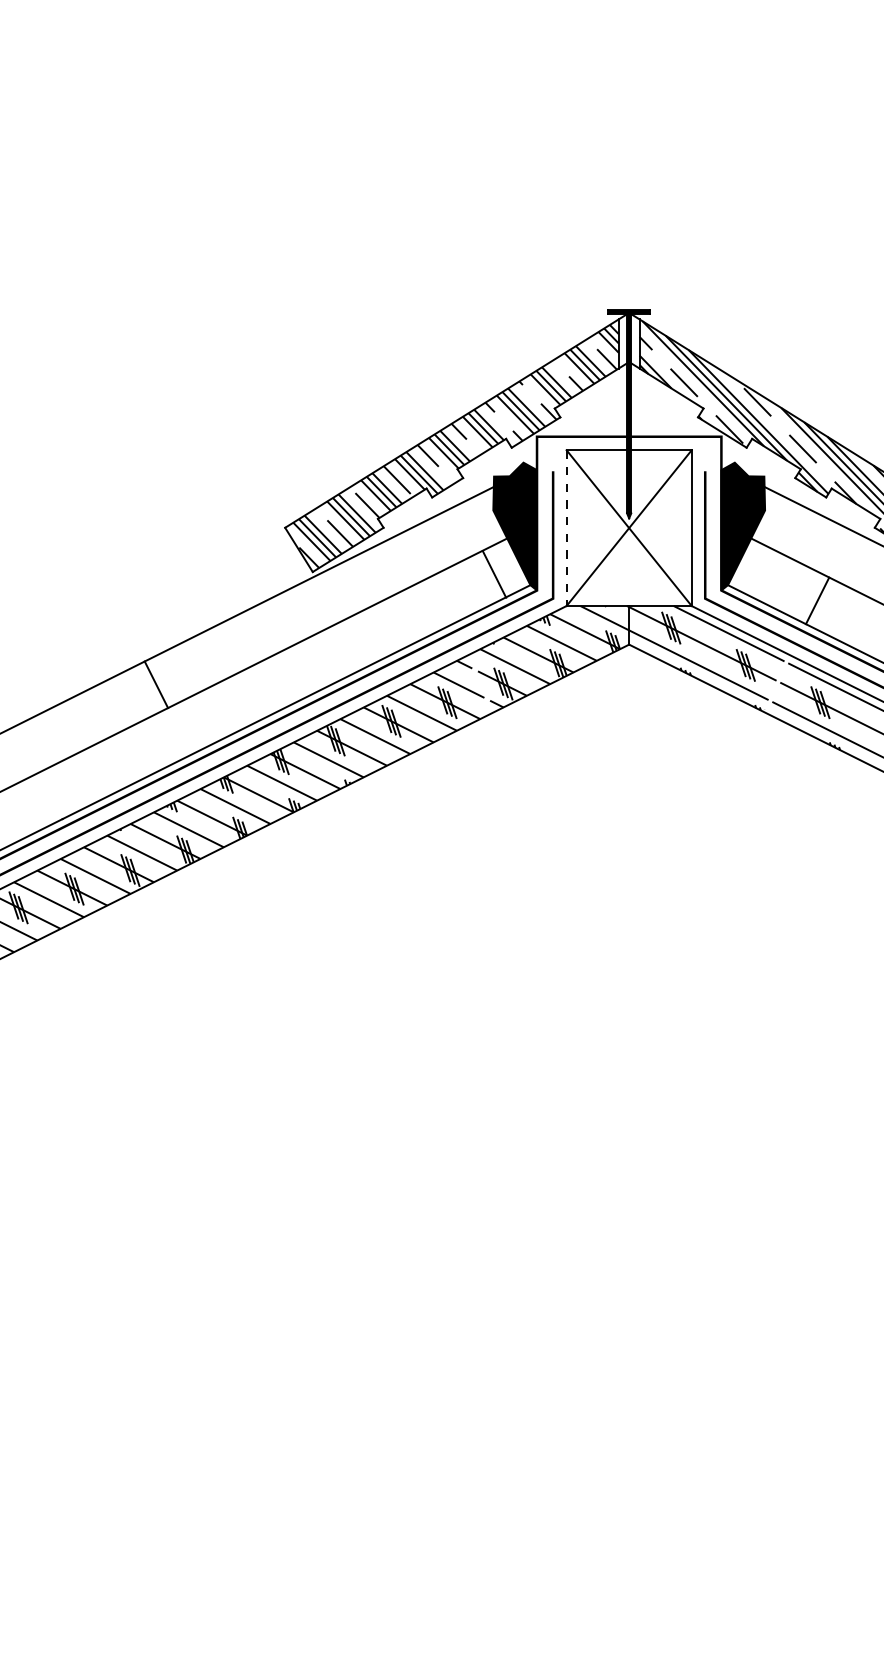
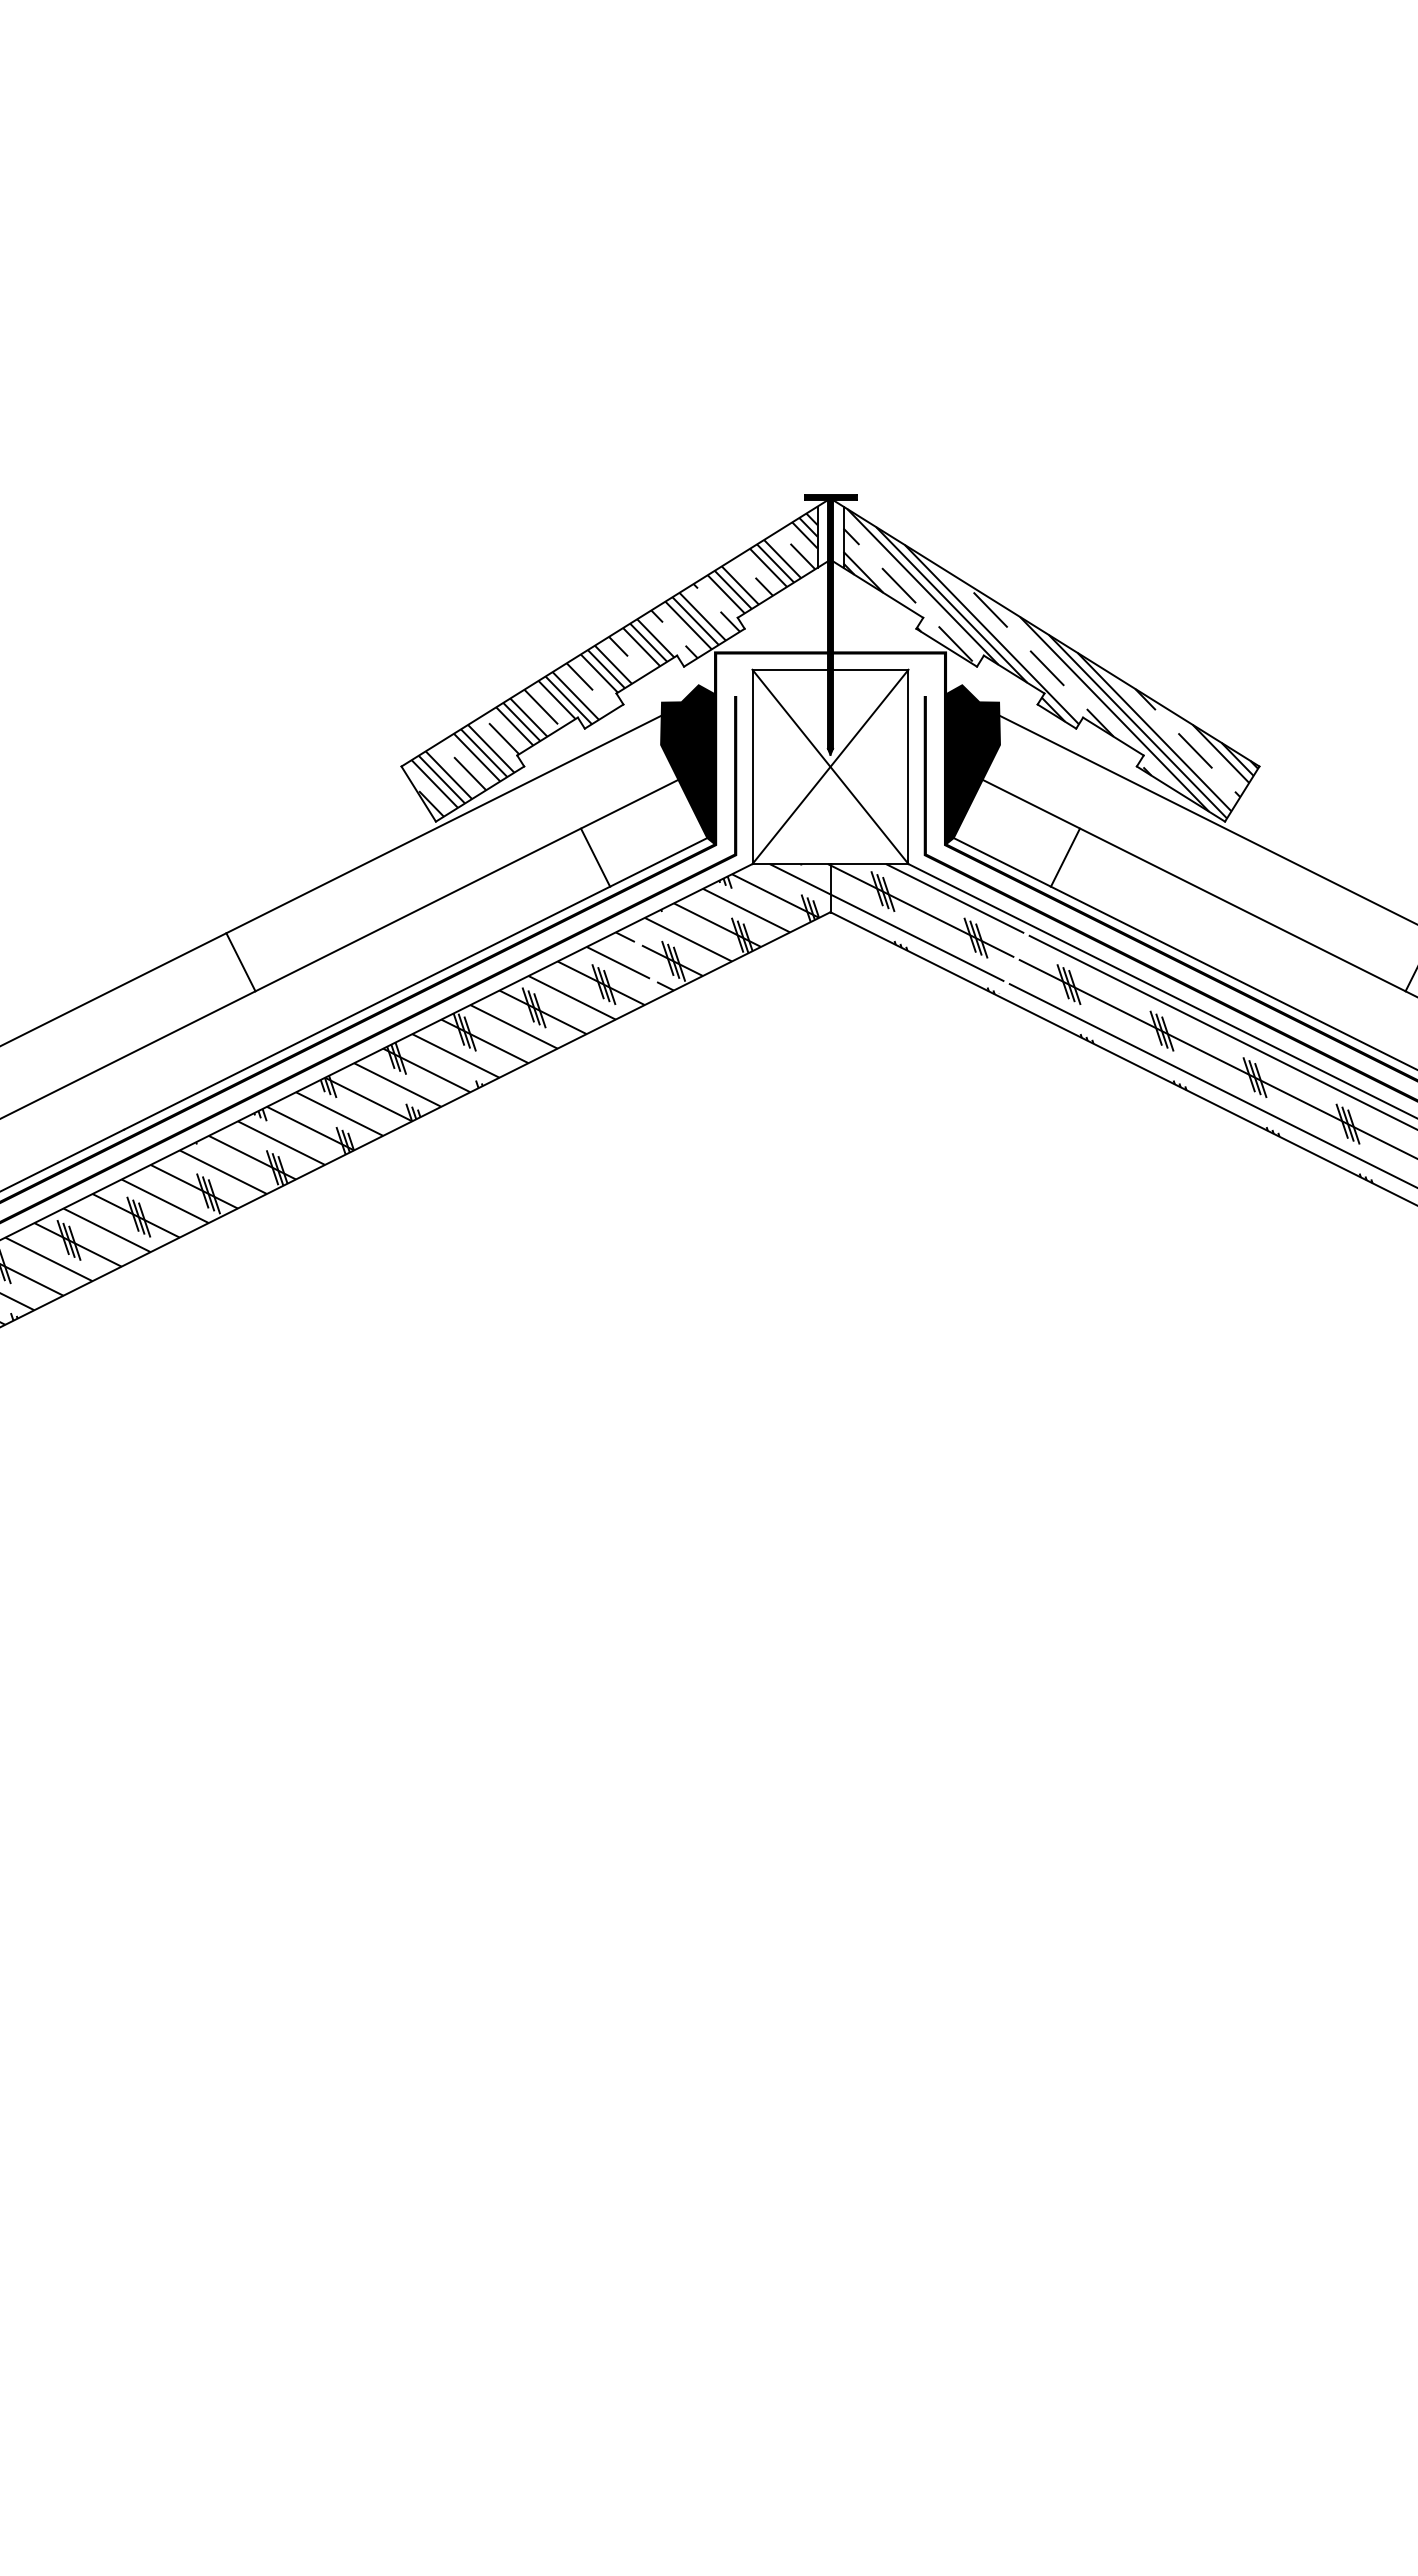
line: (566, 528) -> (752, 767), dashed -> solid
line: (494, 574) -> (595, 857), moved

